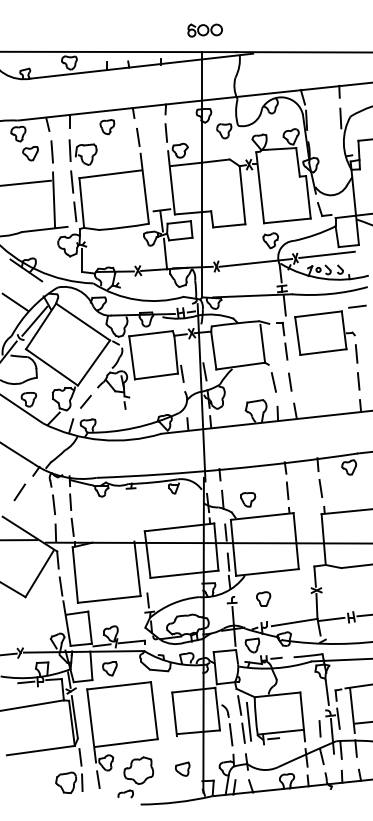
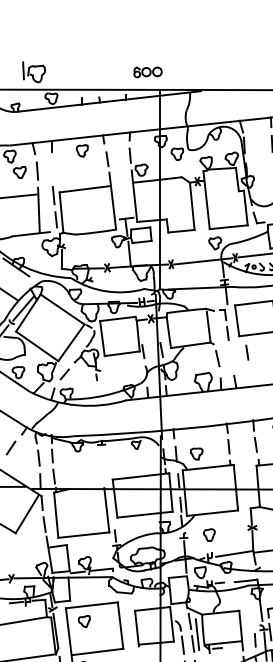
part: (204, 30) -> (147, 72), moved
part: (82, 152) -> (33, 72), moved
line: (290, 381) -> (247, 352), moved
part: (109, 668) -> (84, 621), moved

